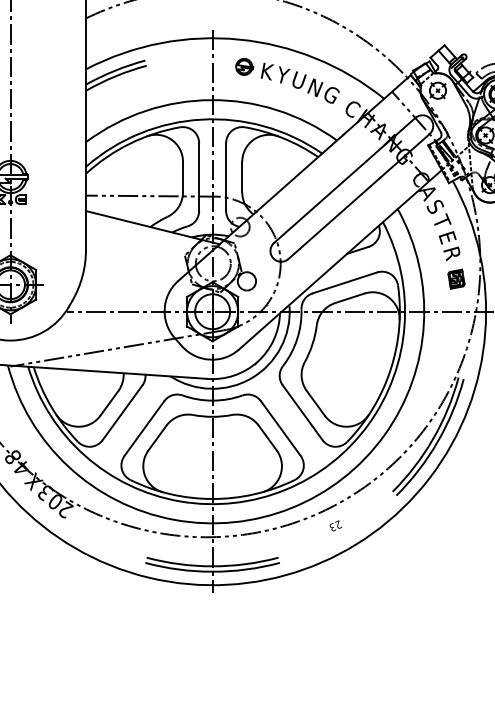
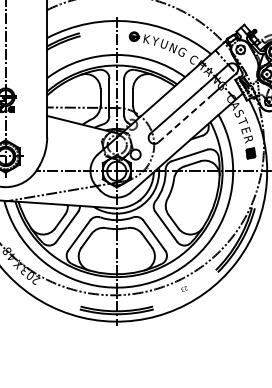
line: (333, 217) -> (183, 119), solid -> dashed

